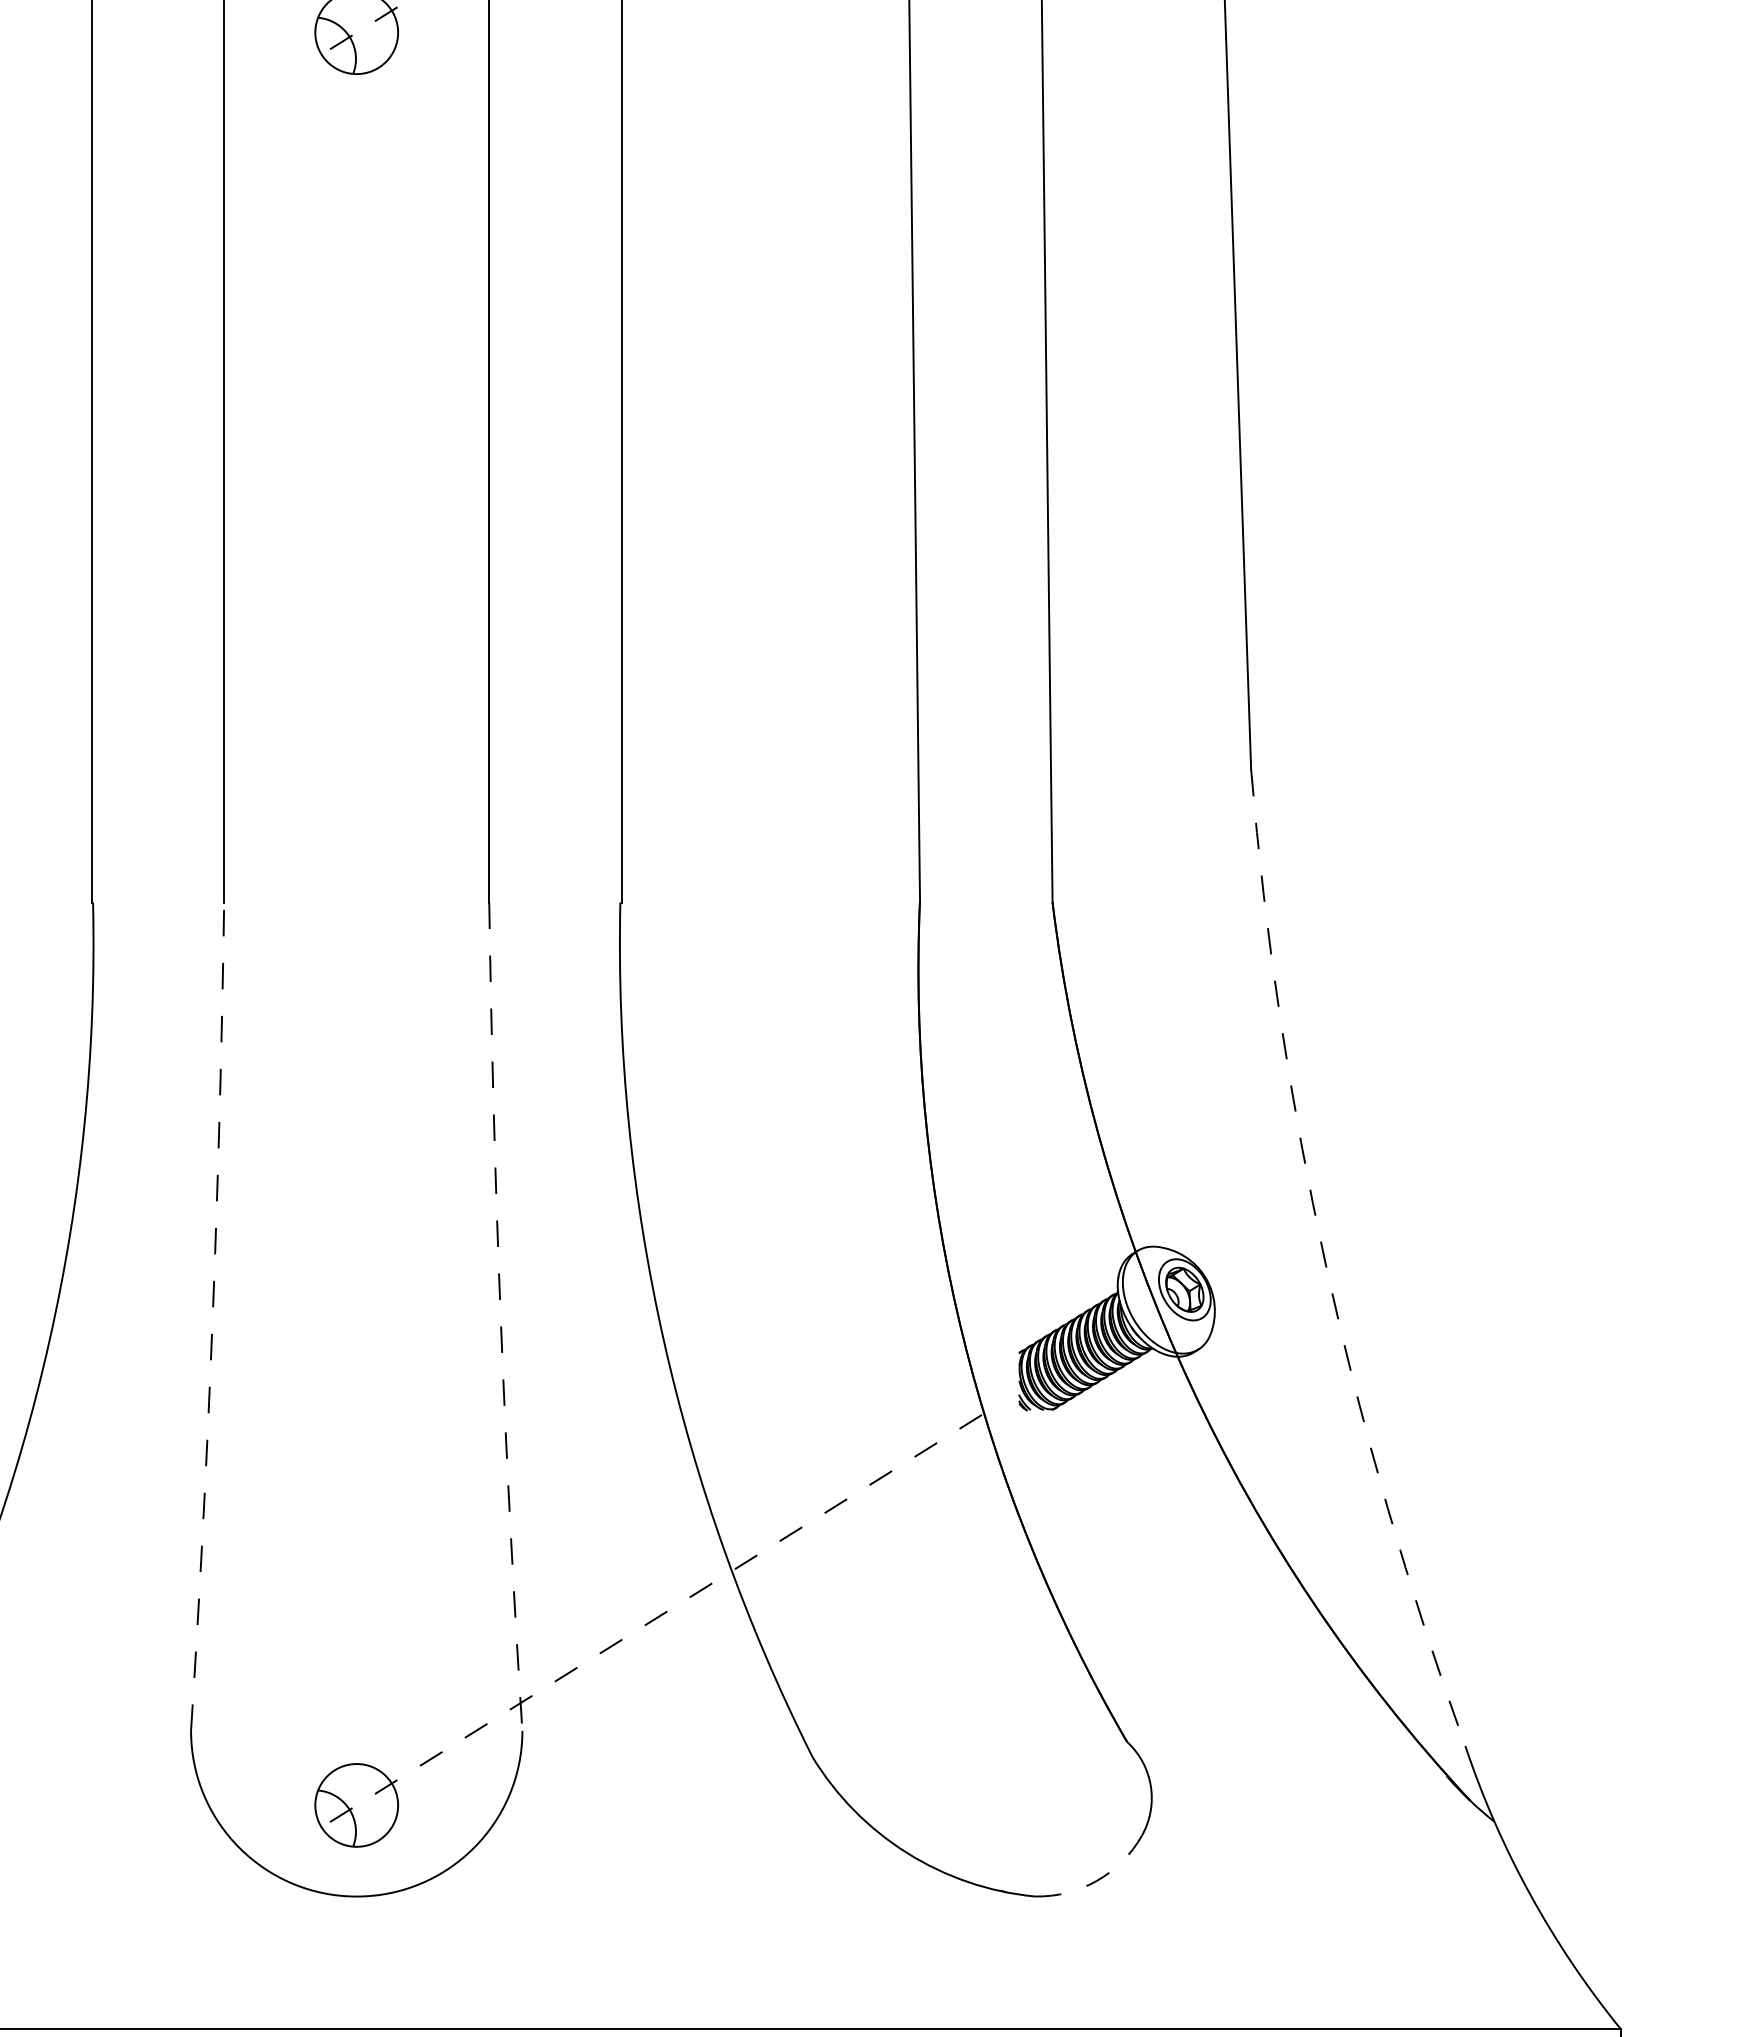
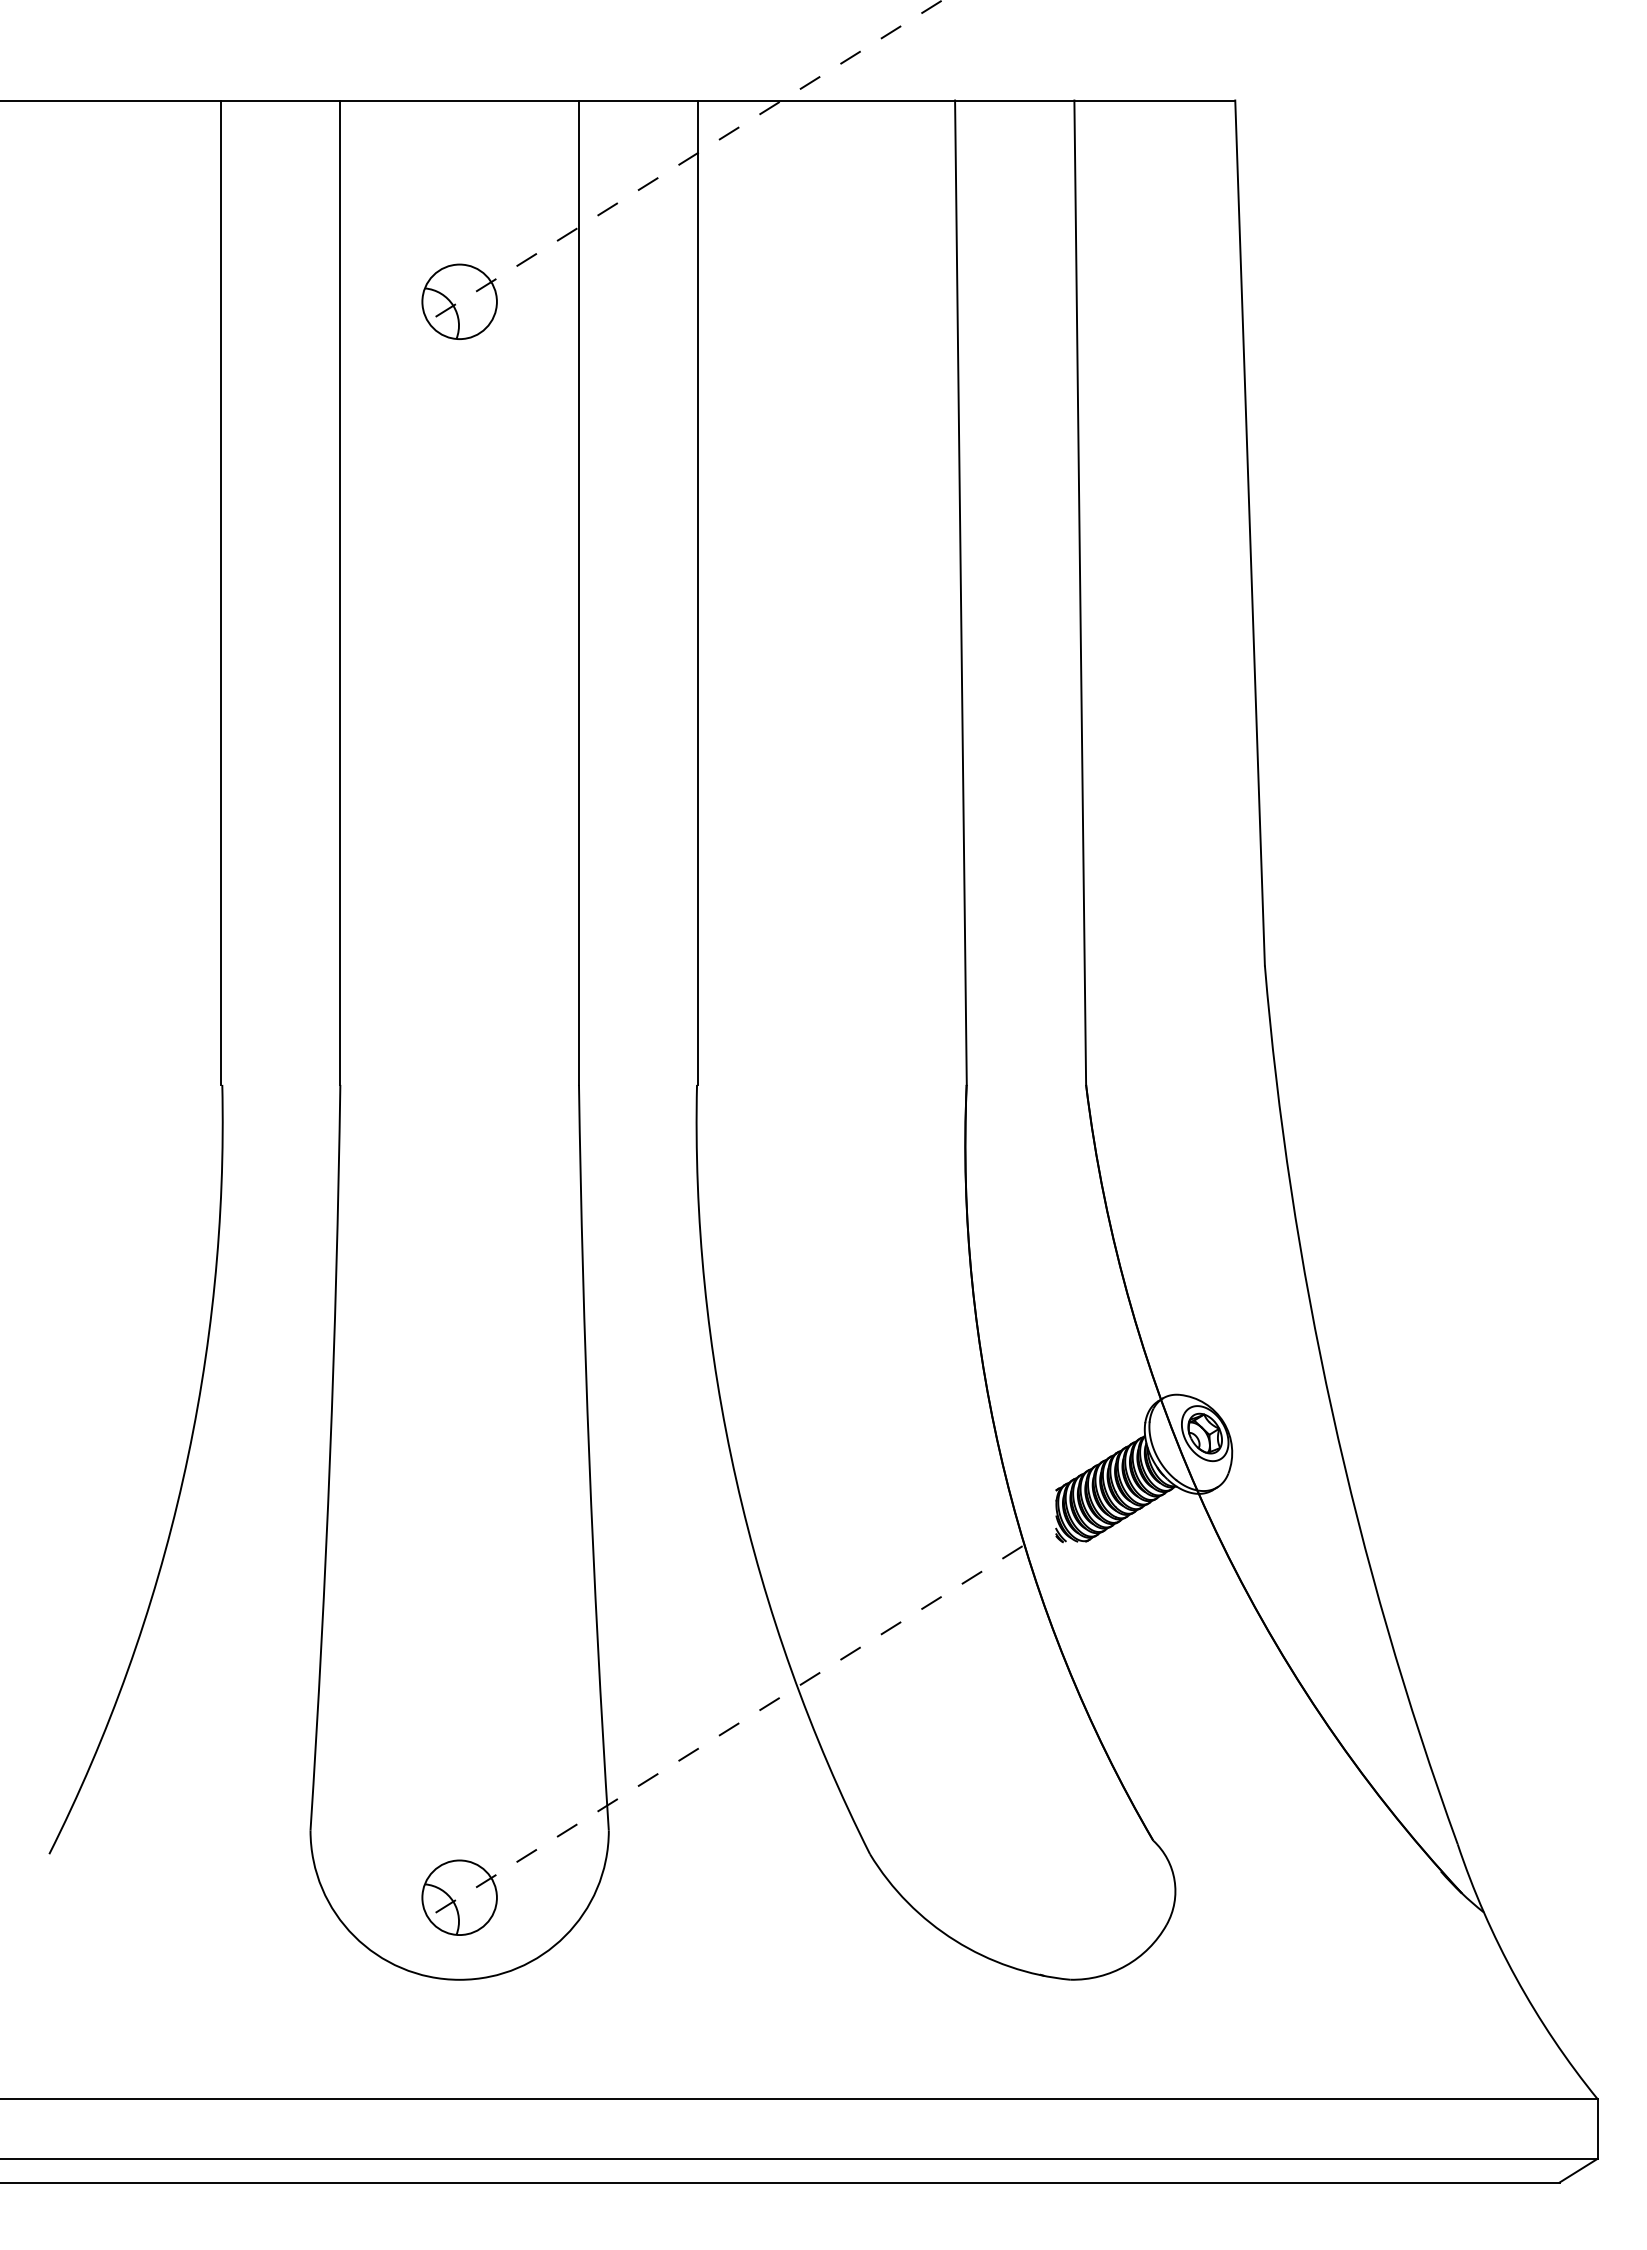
arc: (1326, 1265) -> (1332, 1411), dashed -> solid
arc: (213, 1316) -> (330, 1457), dashed -> solid
arc: (500, 1316) -> (589, 1457), dashed -> solid
arc: (1097, 1880) -> (1126, 1965), dashed -> solid

